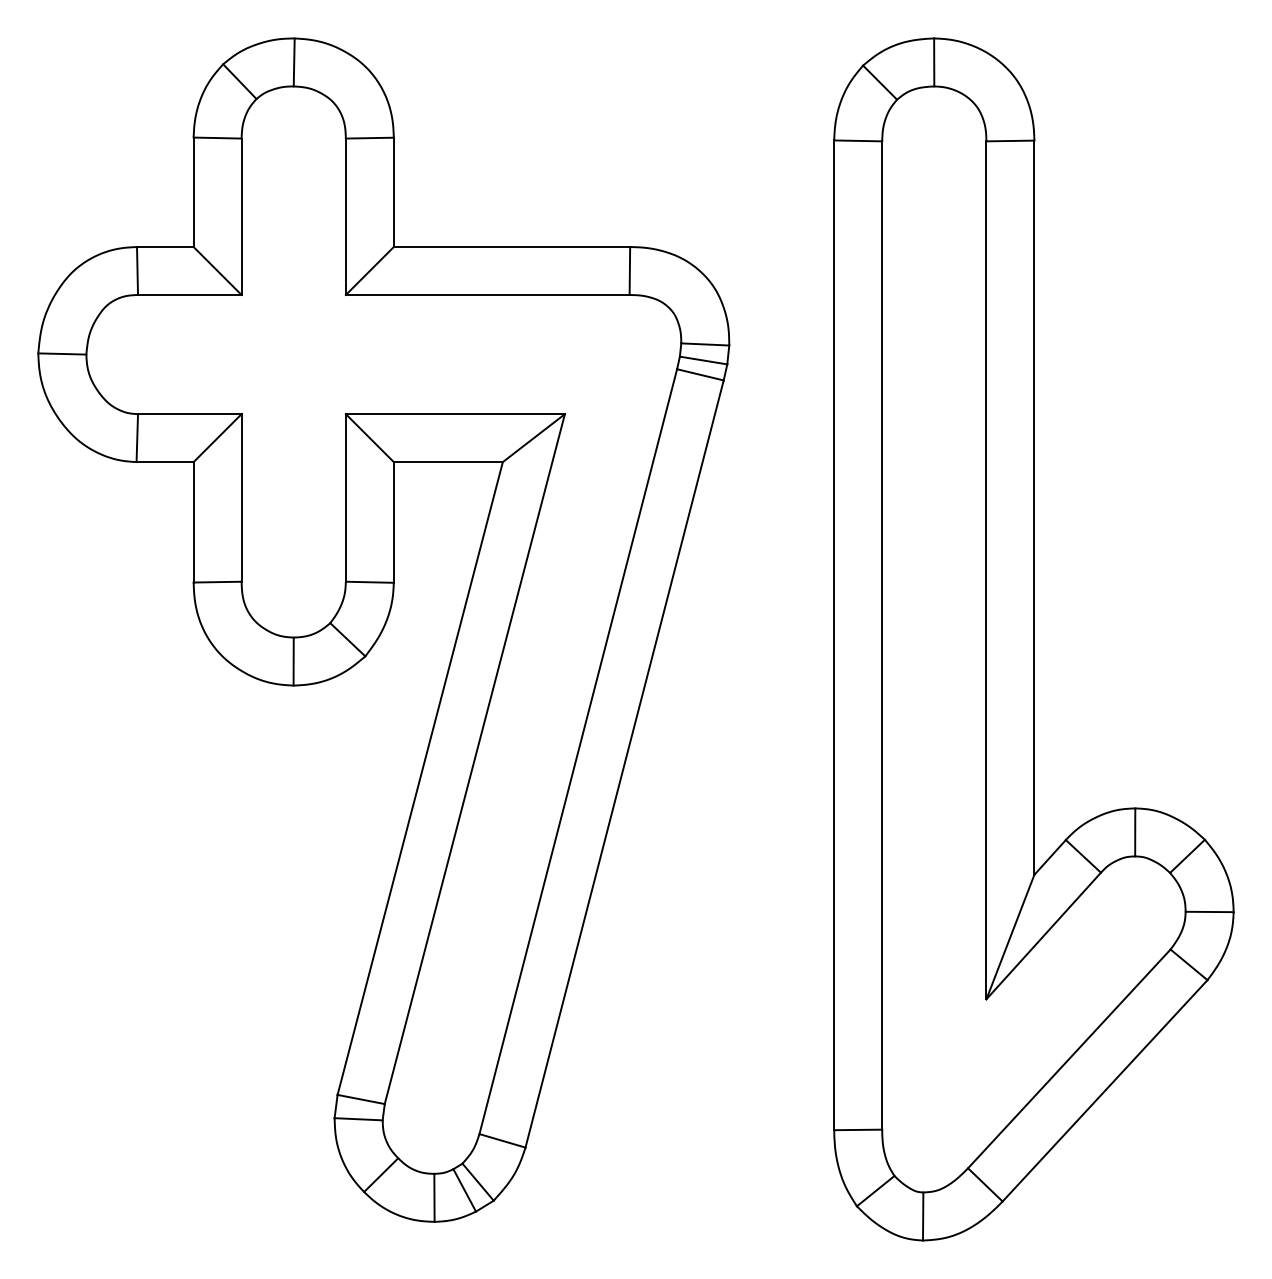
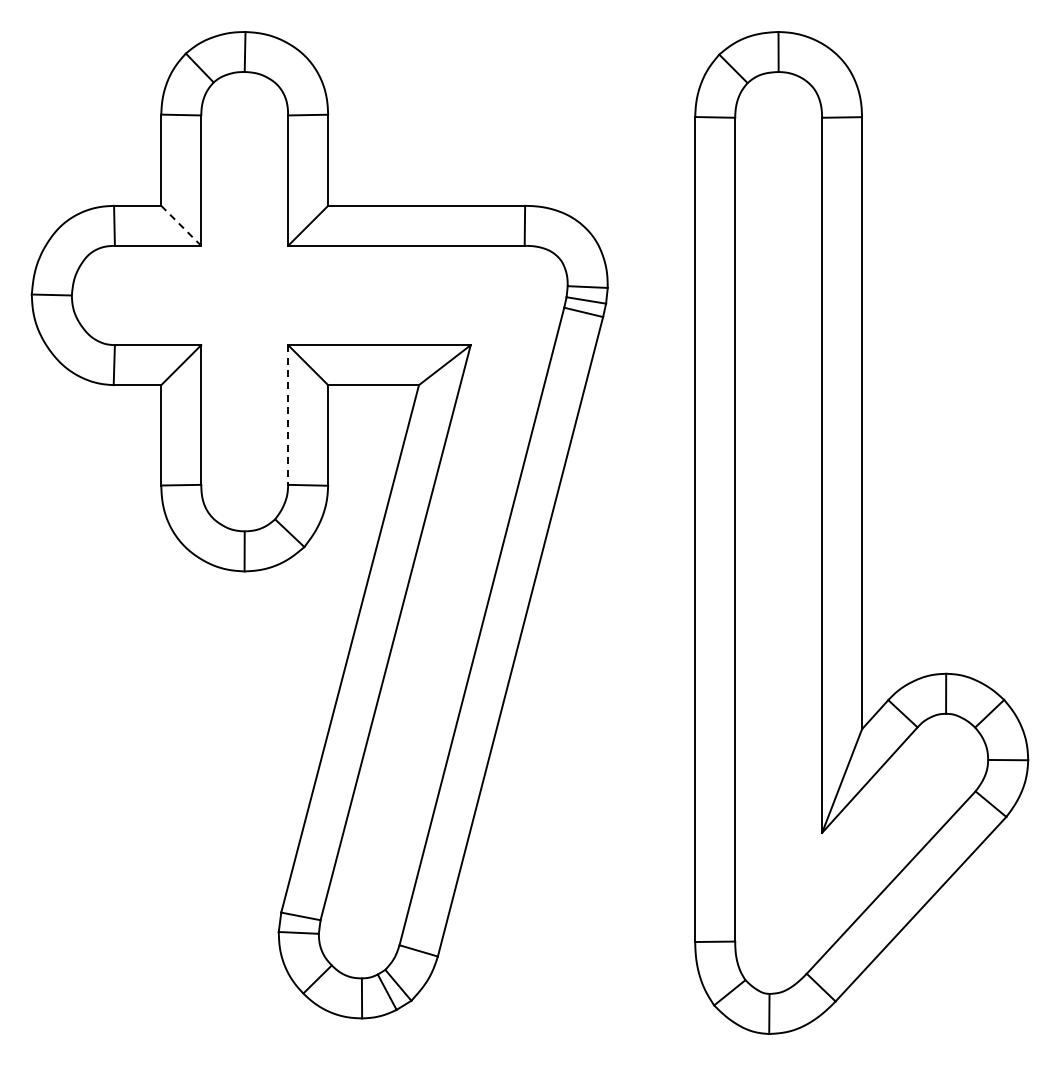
line: (217, 271) -> (181, 226), solid -> dashed
line: (346, 498) -> (288, 415), solid -> dashed

